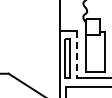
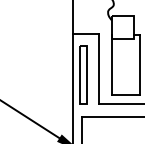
line: (77, 55) -> (99, 70), dashed -> solid

